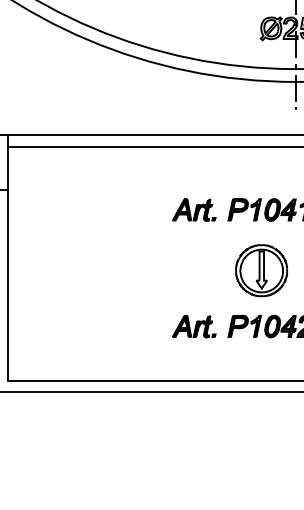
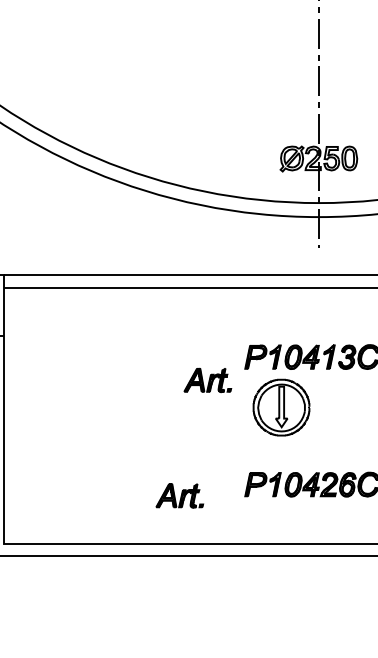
part: (193, 210) -> (207, 380), moved
part: (261, 270) -> (281, 407), moved
part: (193, 326) -> (179, 495), moved

